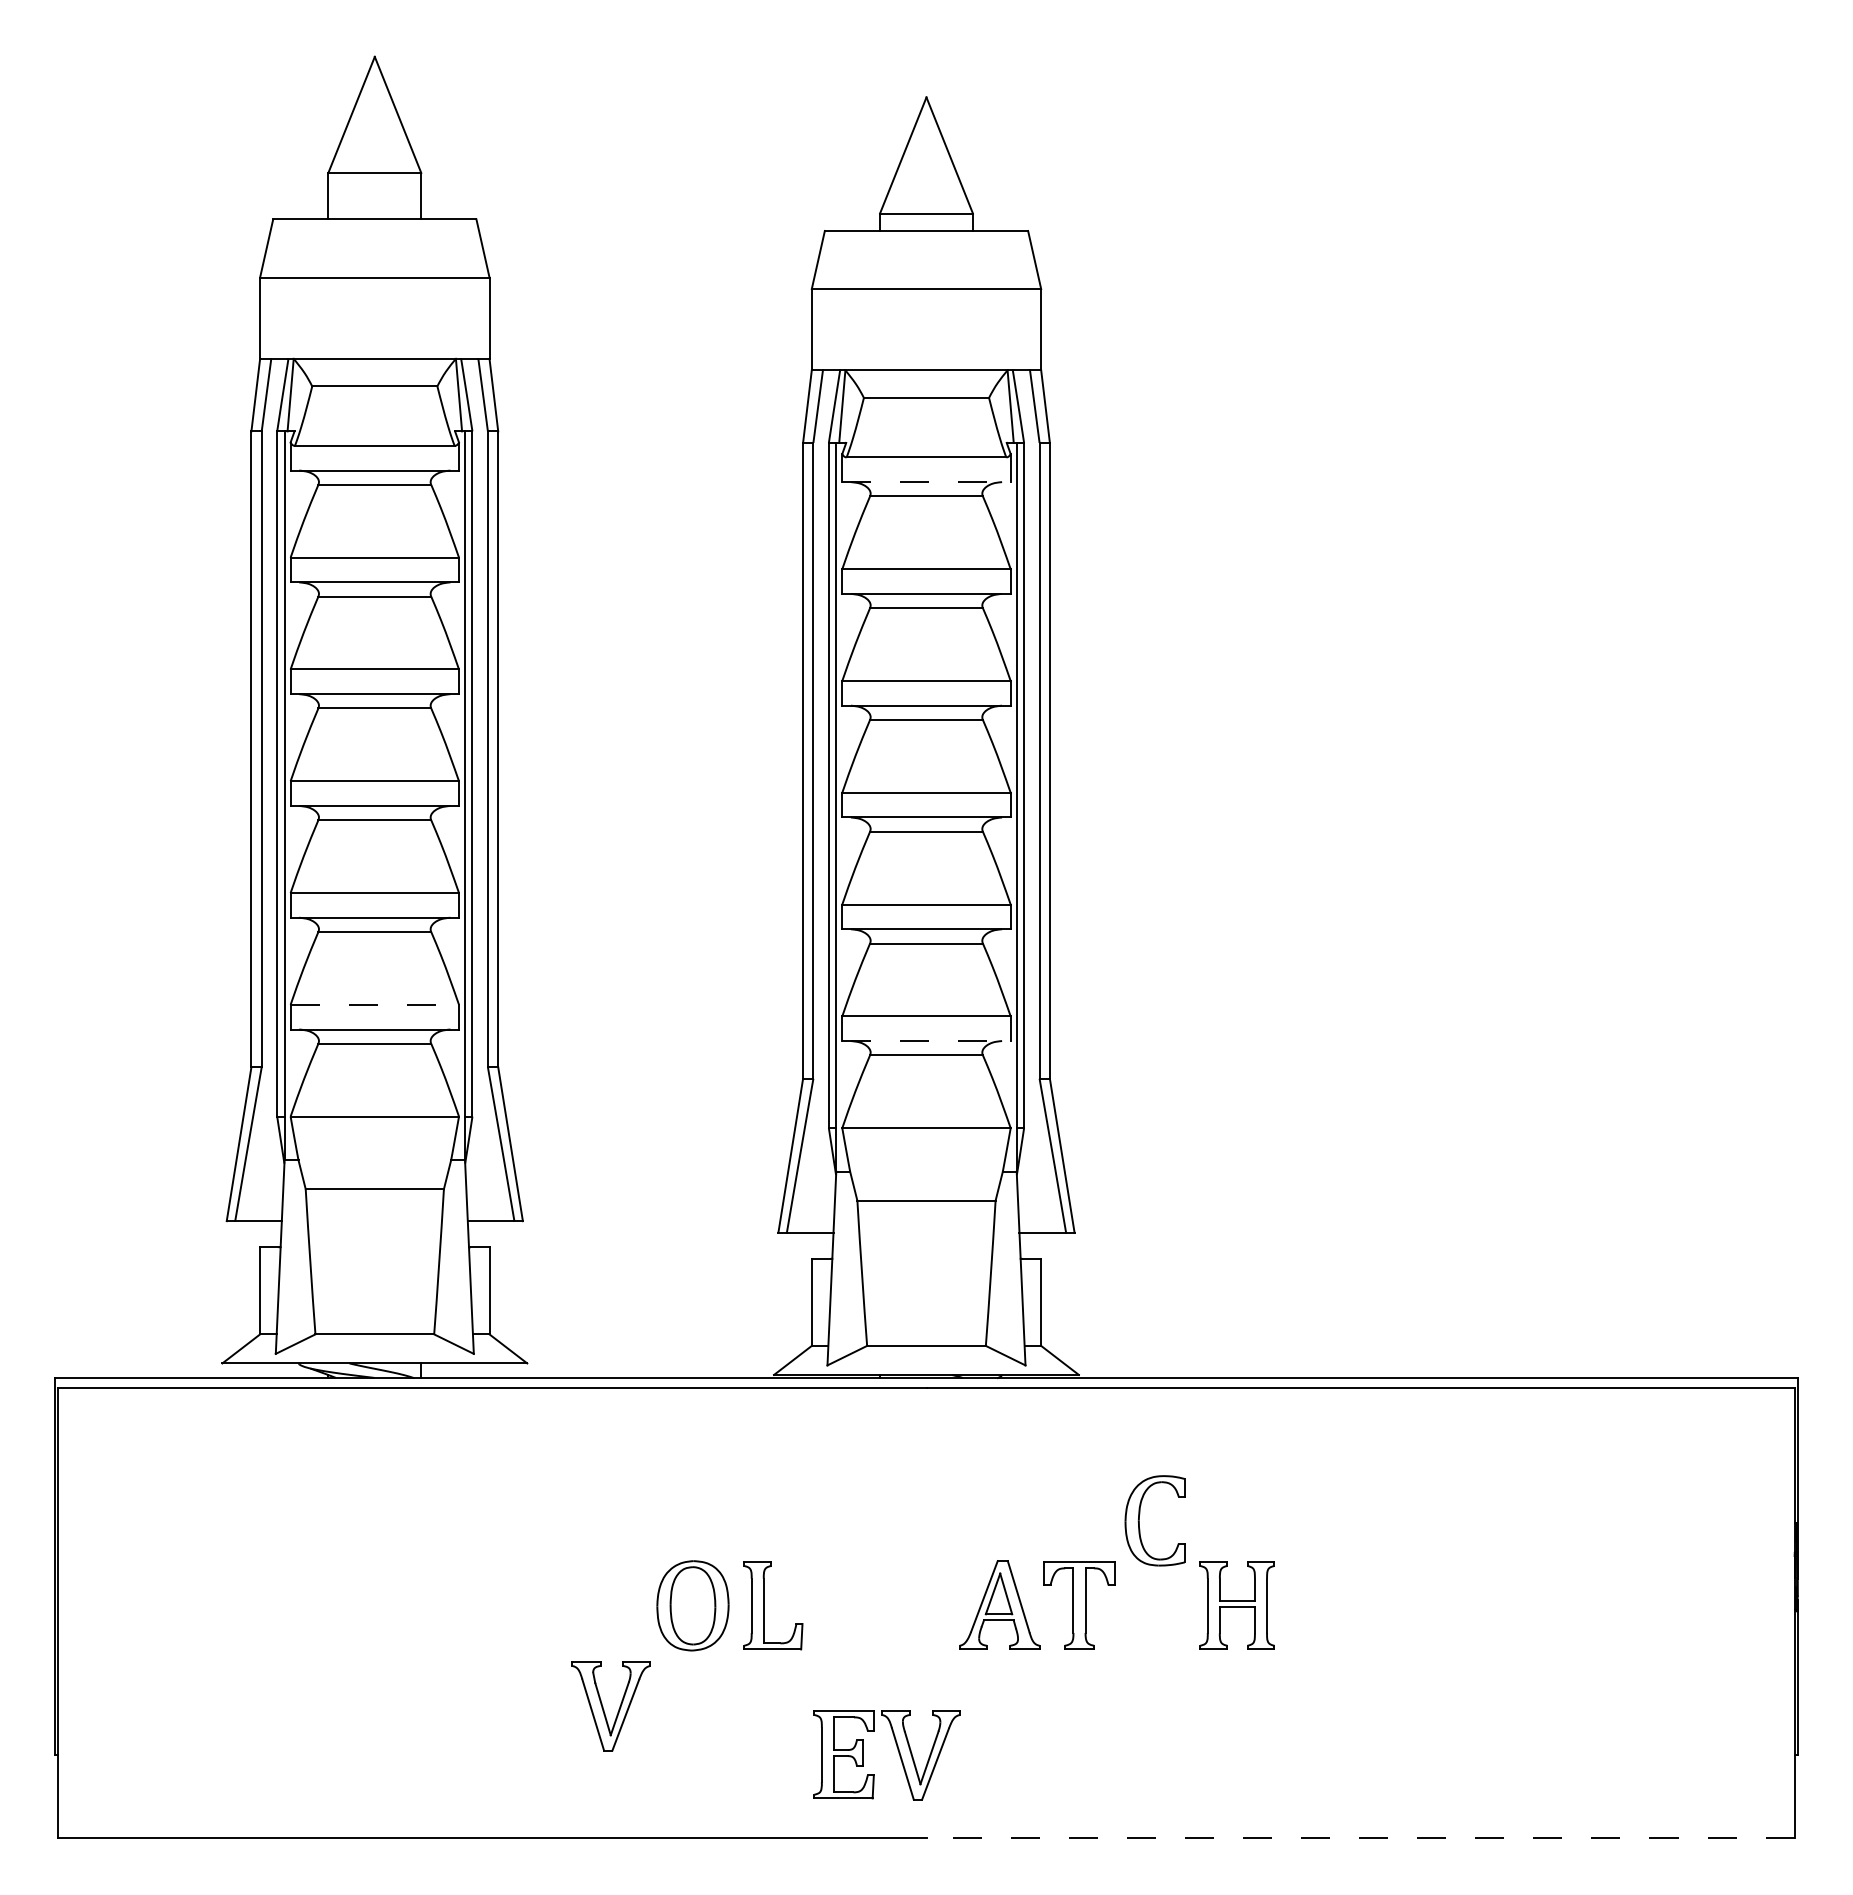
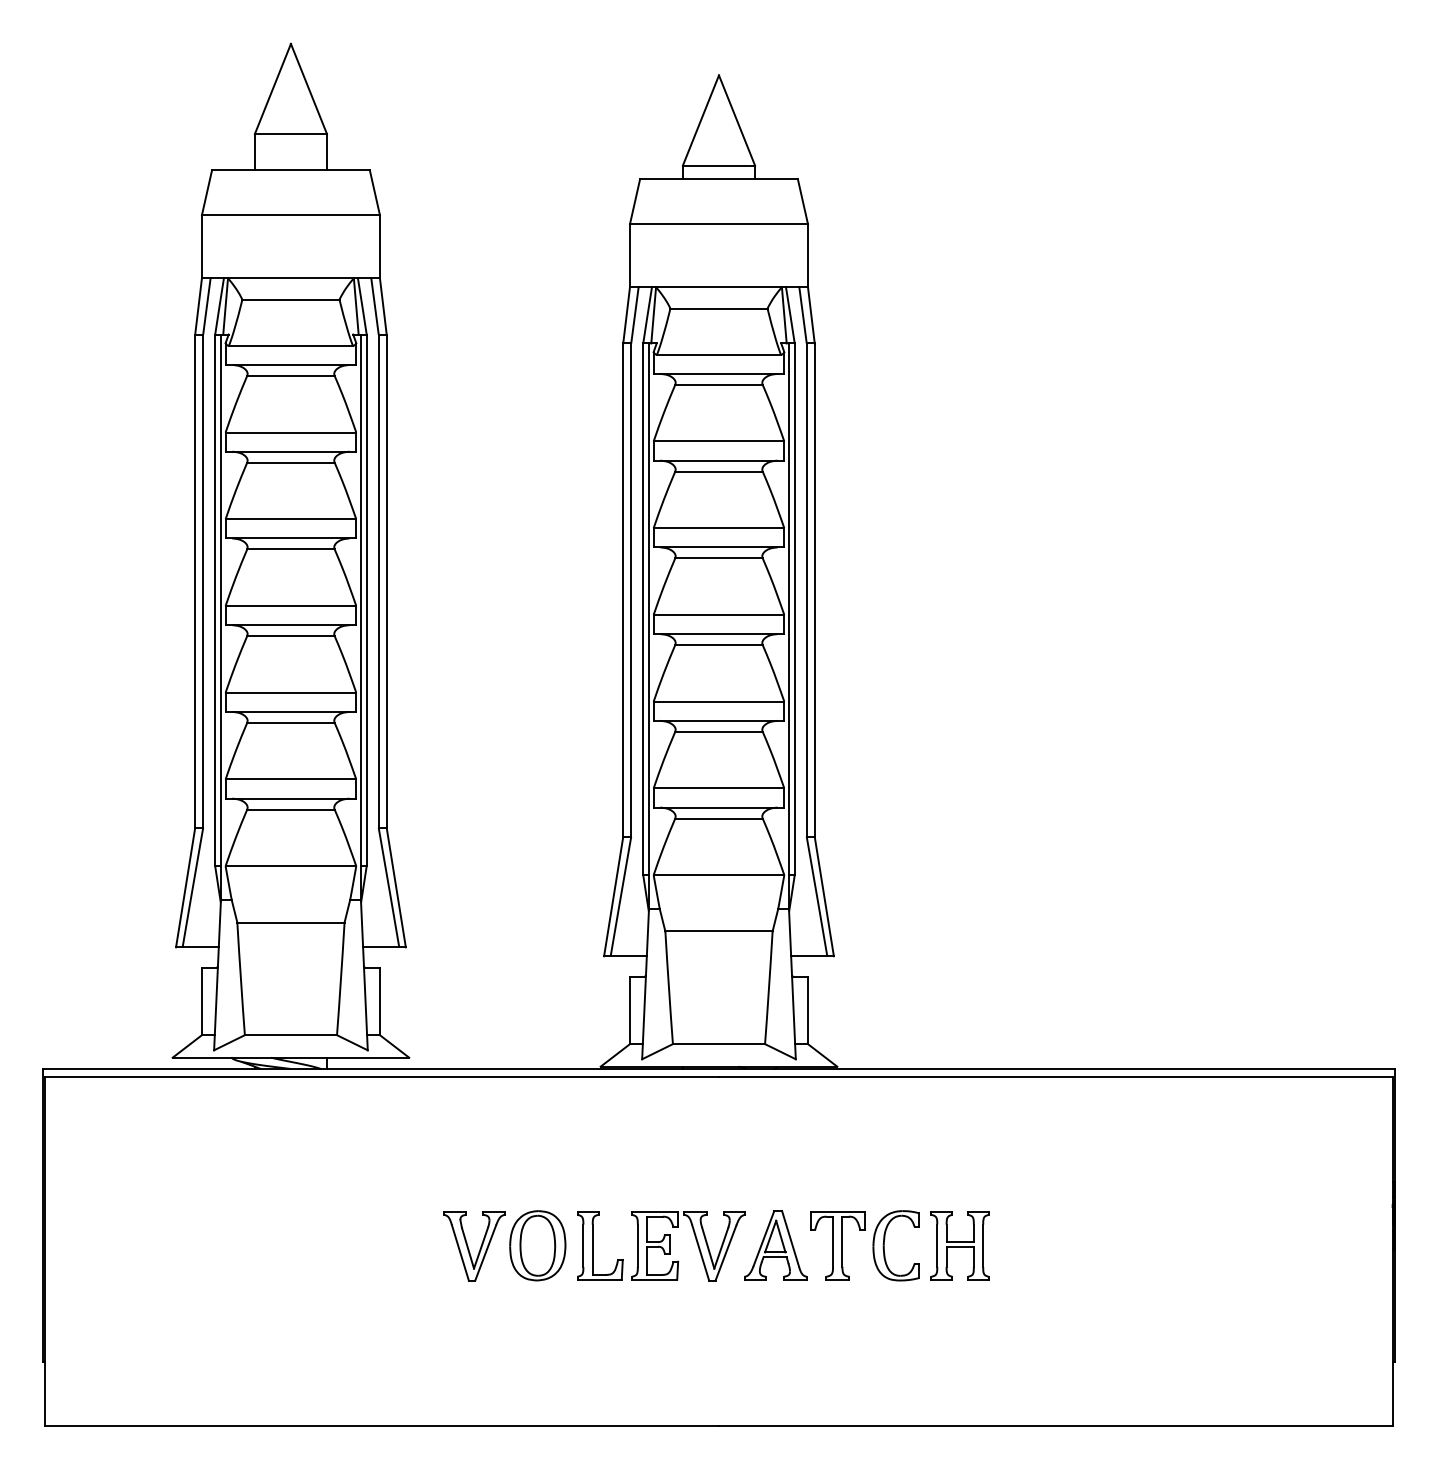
line: (927, 482) -> (719, 374), dashed -> solid
line: (375, 1004) -> (291, 779), dashed -> solid
line: (927, 1041) -> (719, 807), dashed -> solid
part: (1139, 1520) -> (884, 1245), moved
part: (604, 1709) -> (469, 1248), moved
part: (897, 1750) -> (696, 1242), moved
line: (1360, 1838) -> (1055, 1426), dashed -> solid

